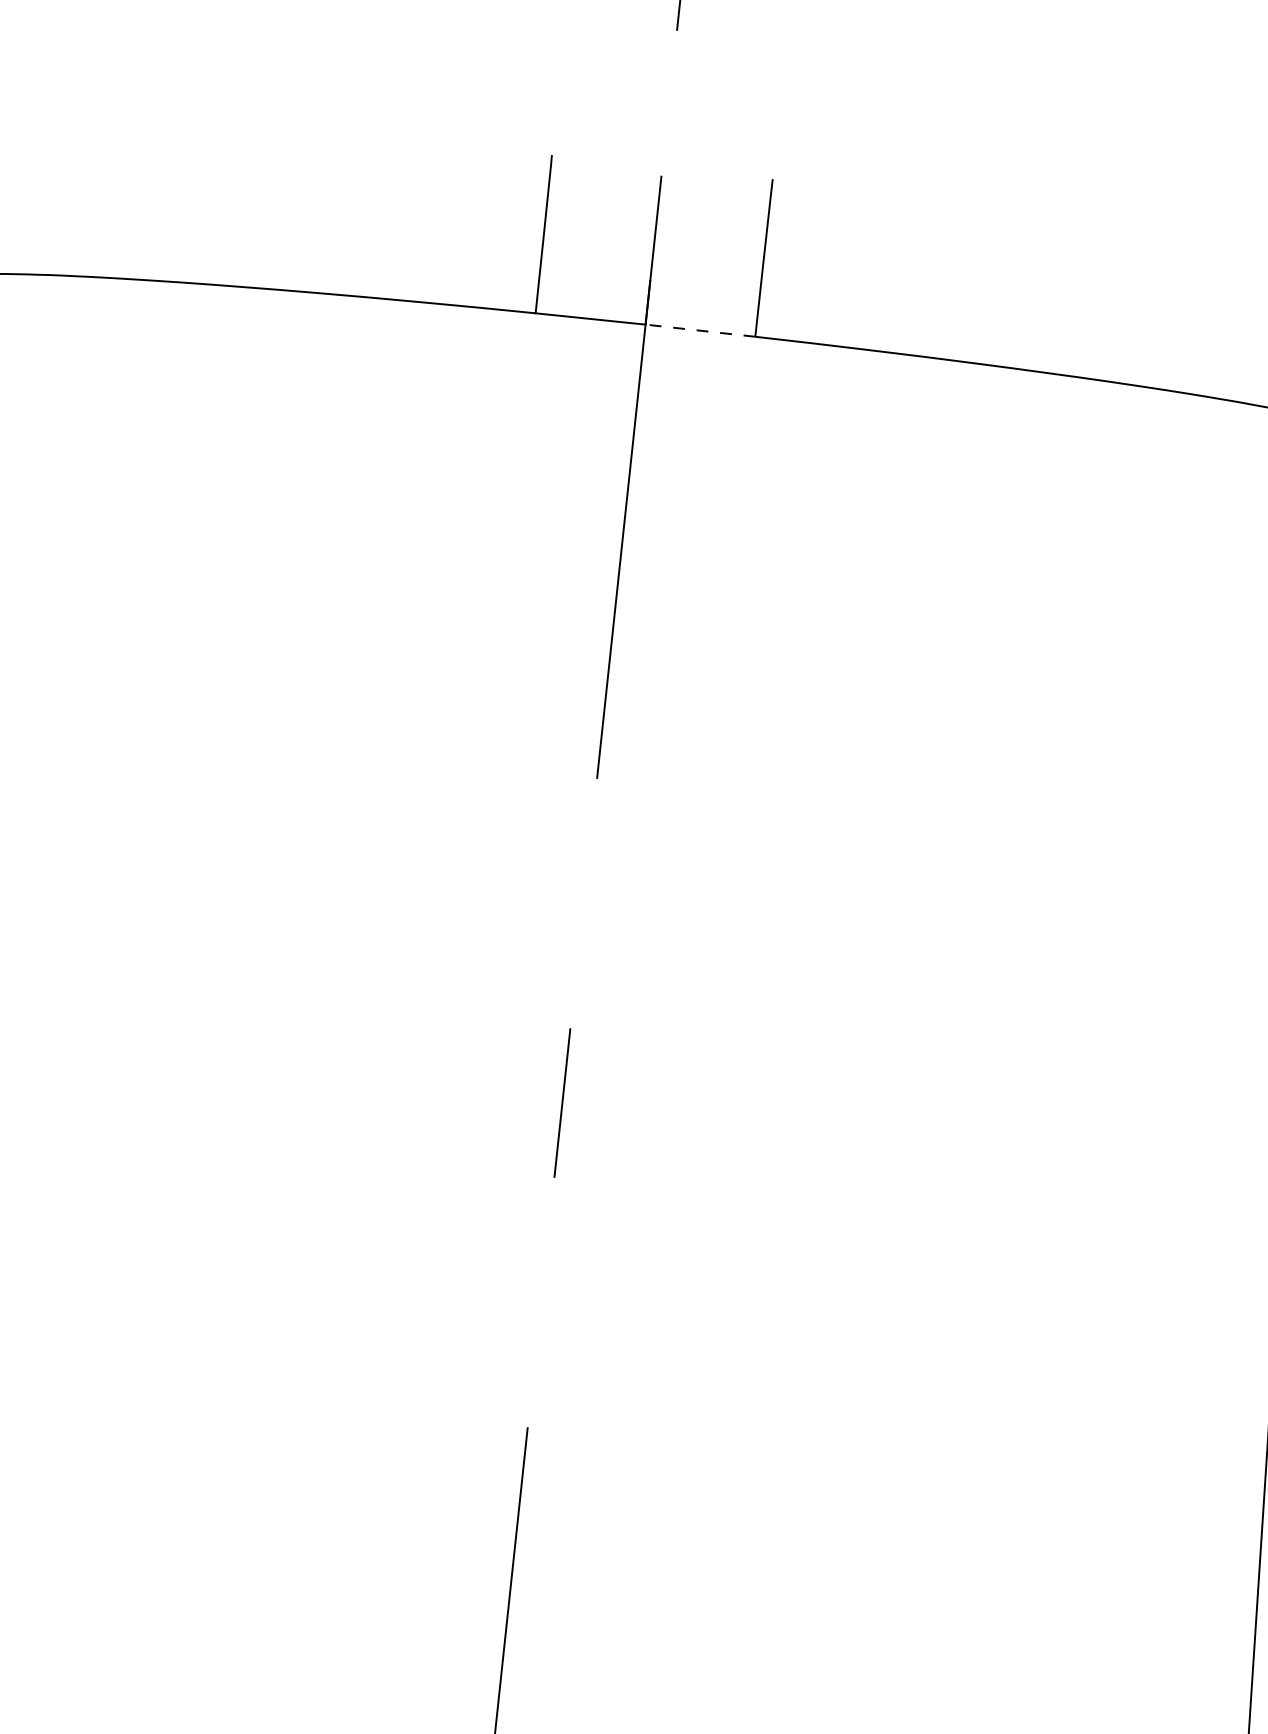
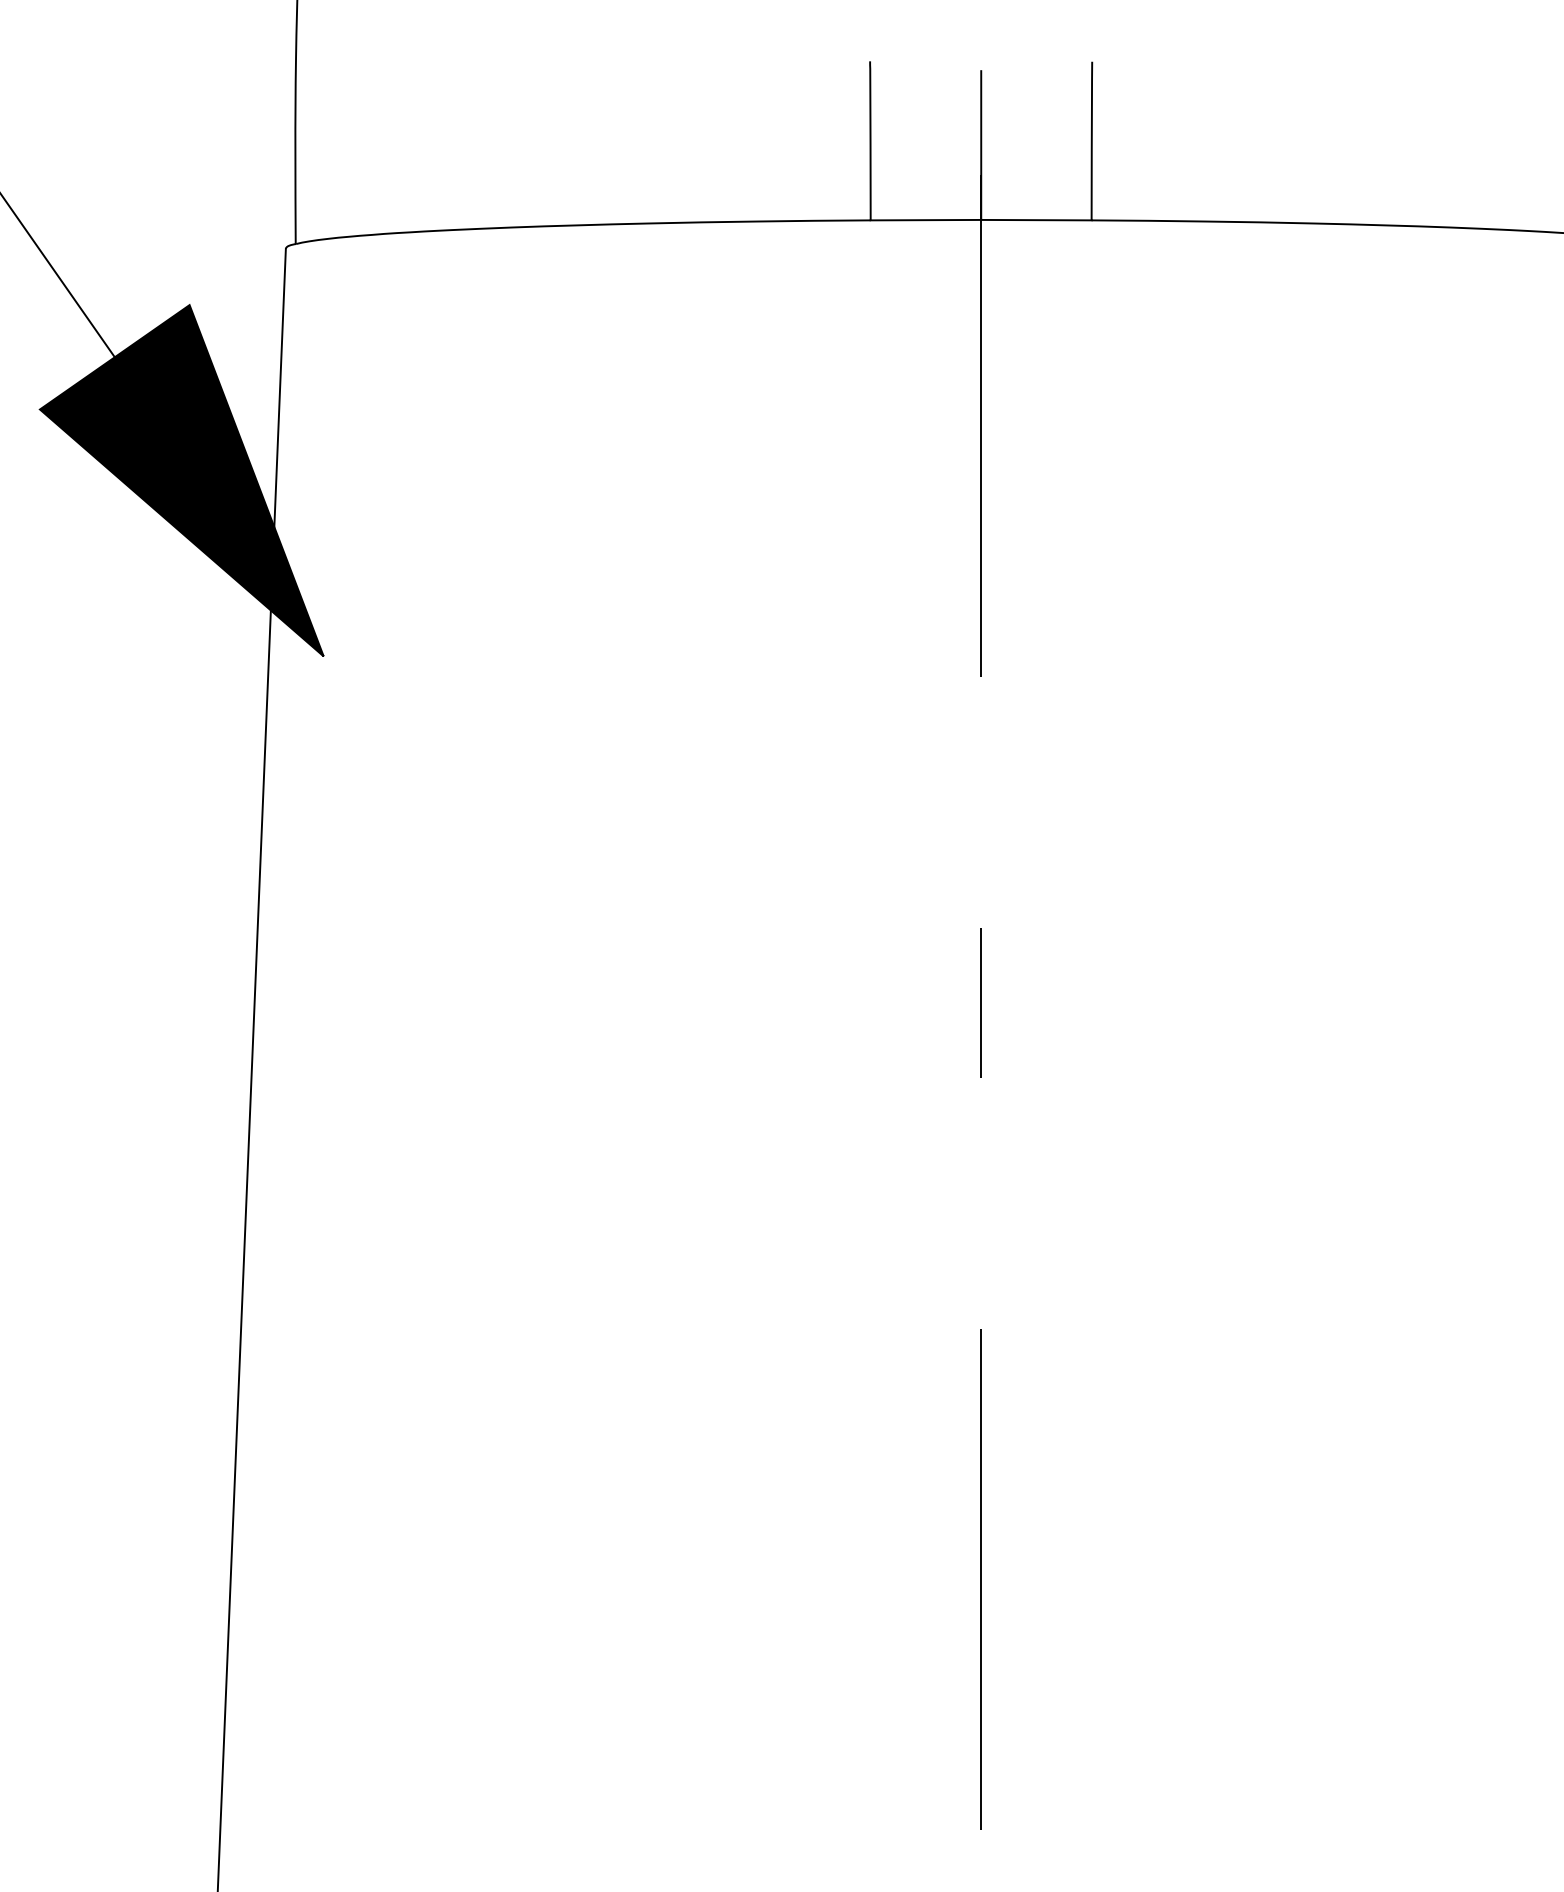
line: (699, 330) -> (1035, 220), dashed -> solid

